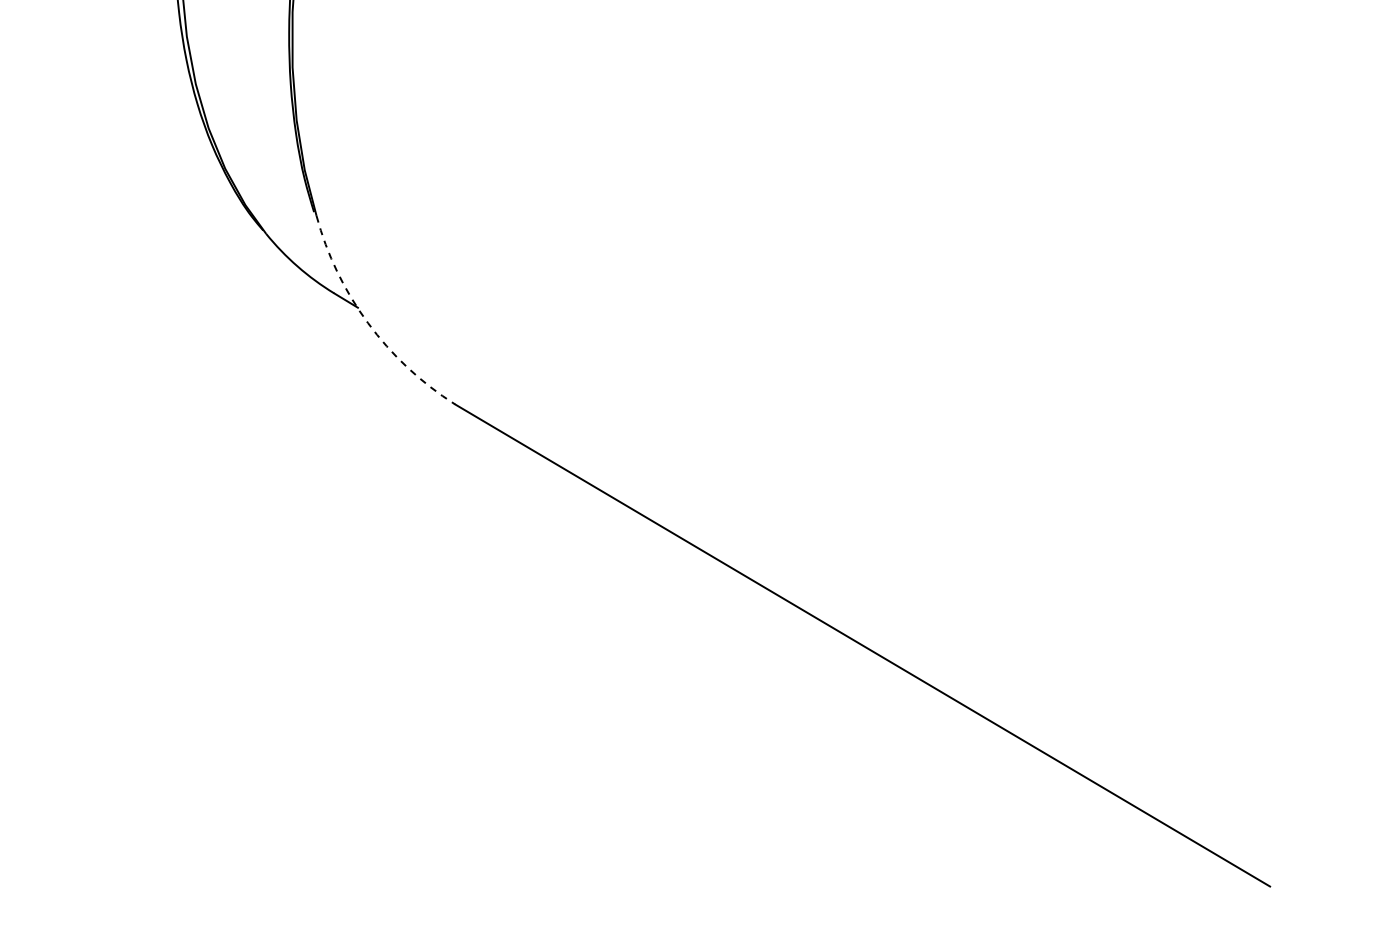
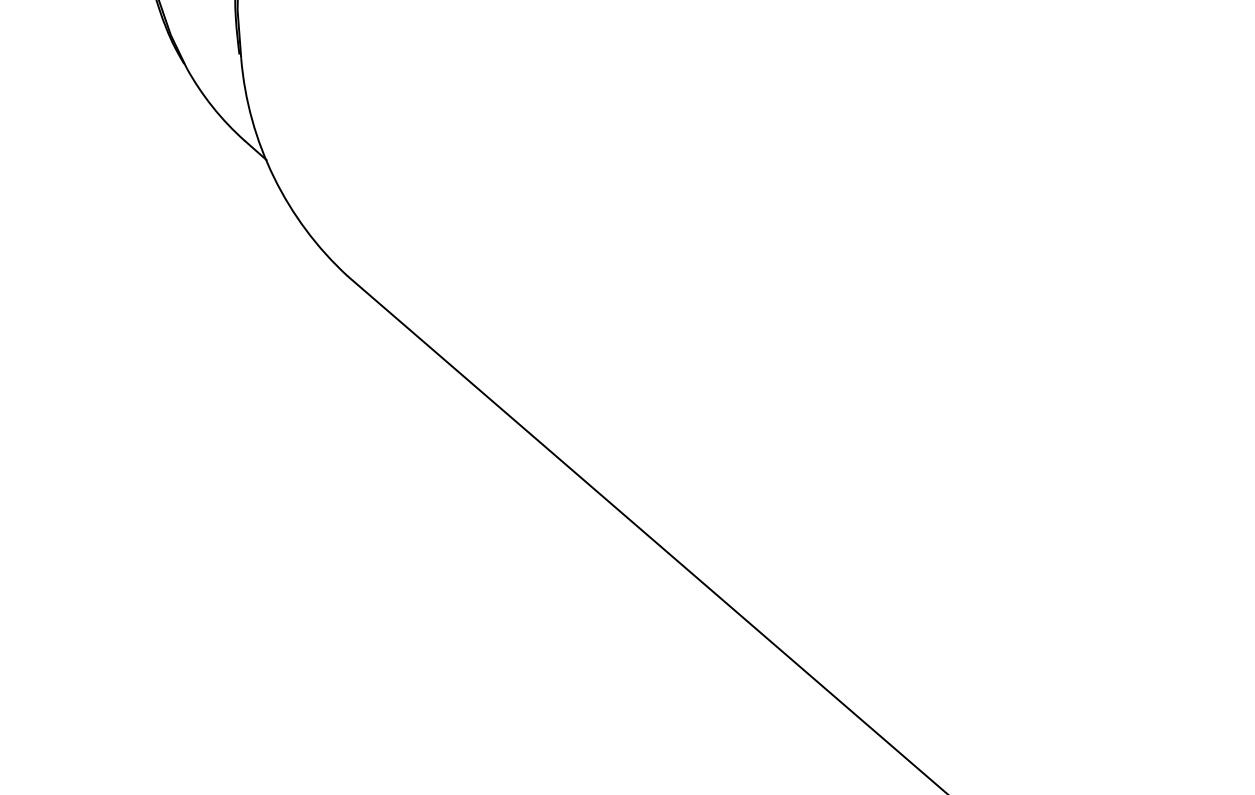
arc: (368, 323) -> (274, 178), dashed -> solid

